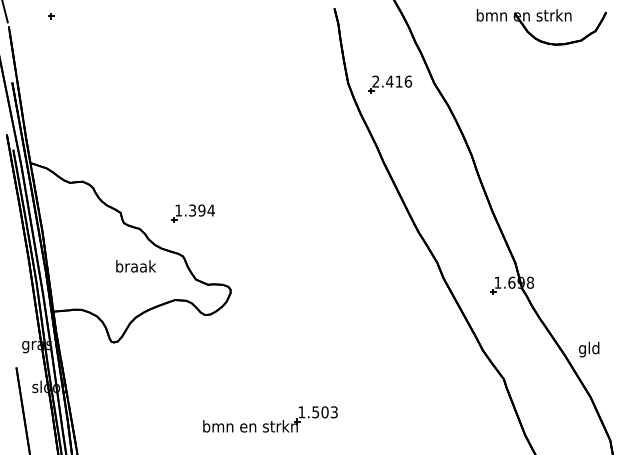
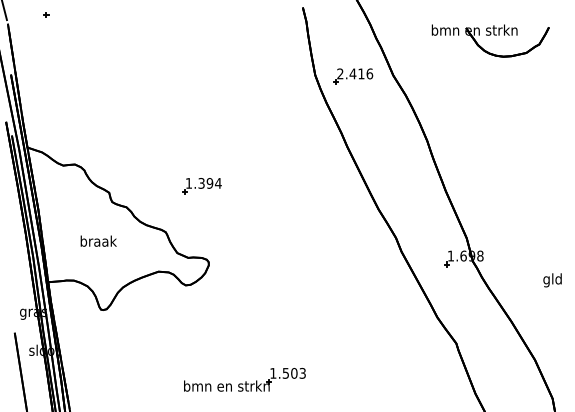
part: (541, 27) -> (490, 41), moved
part: (192, 213) -> (201, 186), moved
text: (135, 266) -> (98, 241), moved
text: (589, 349) -> (552, 280), moved

